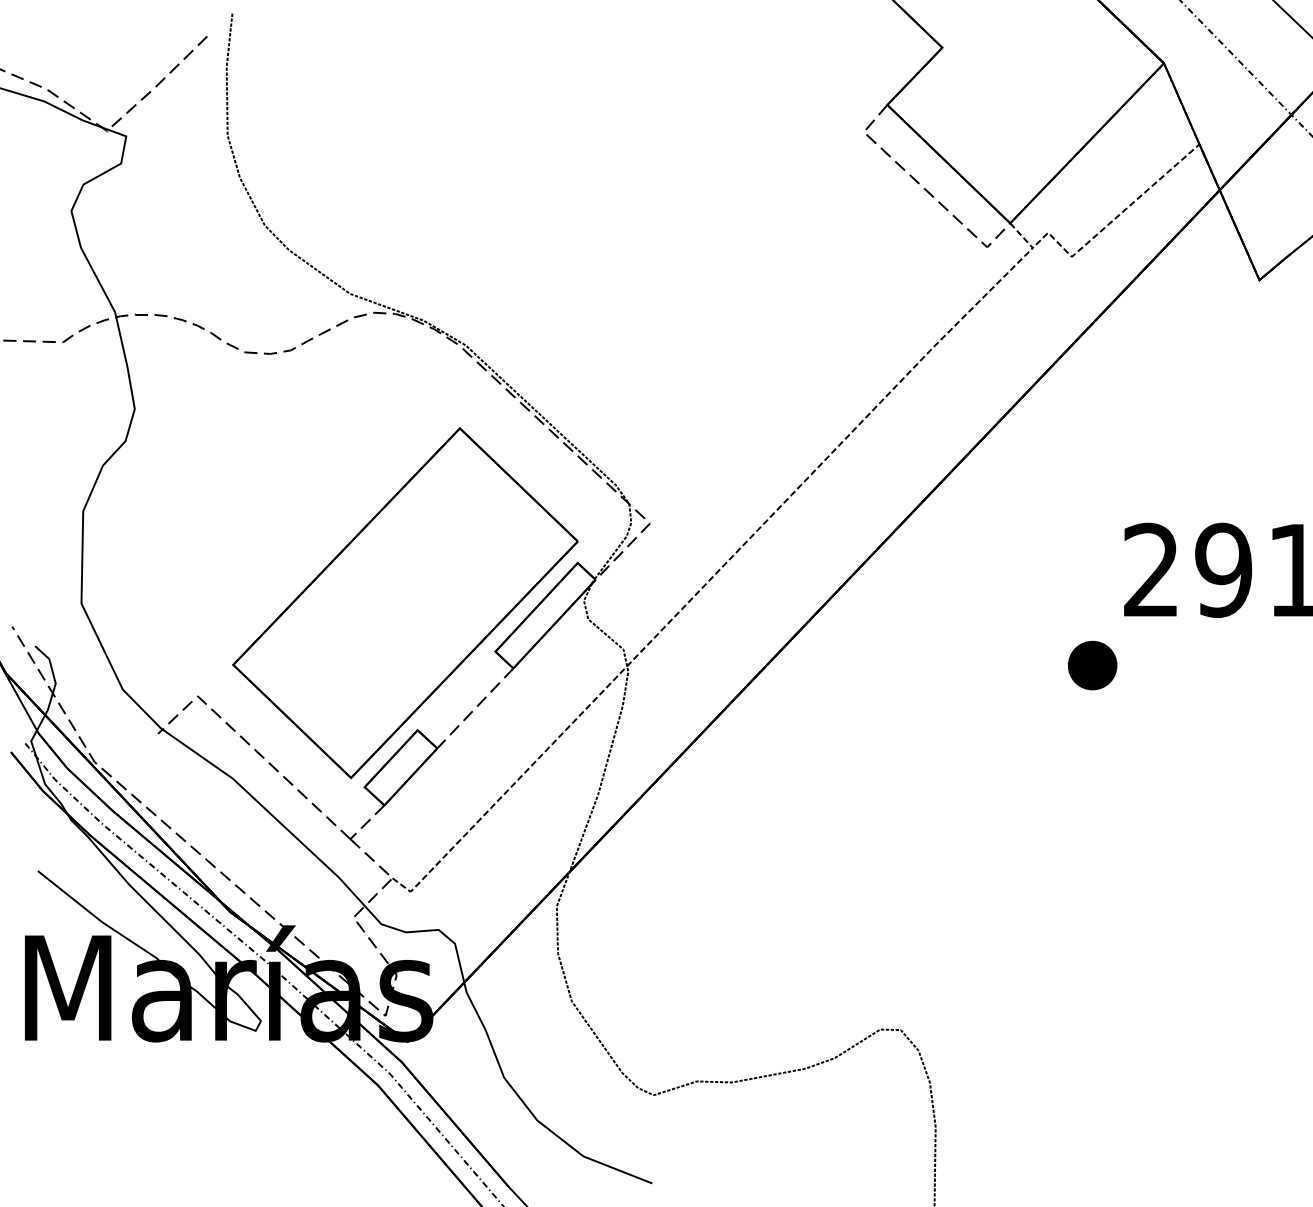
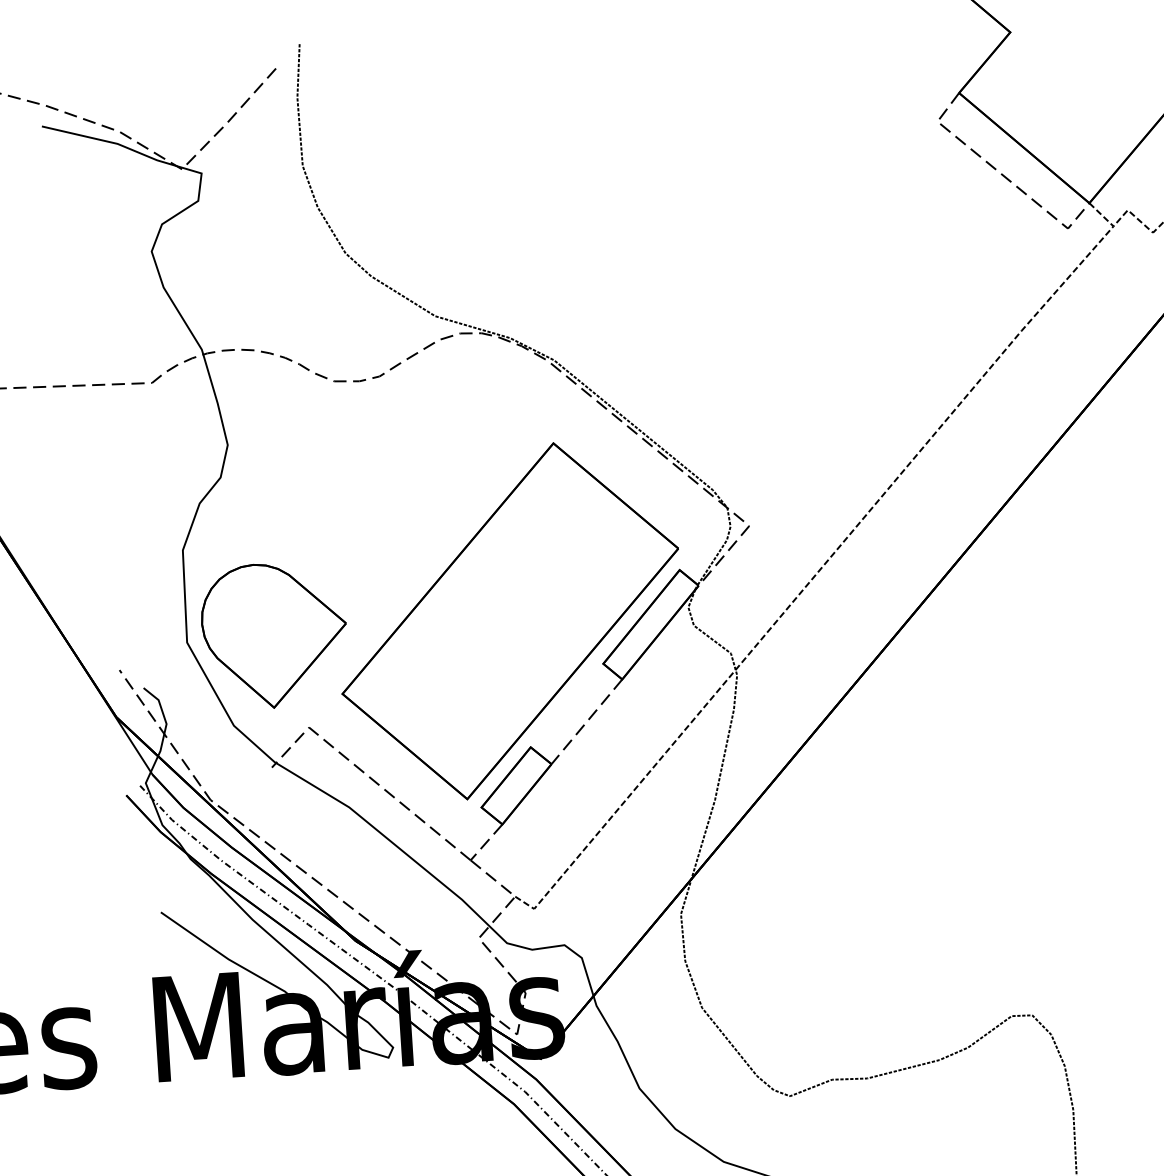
part: (168, 602) -> (273, 635), added

